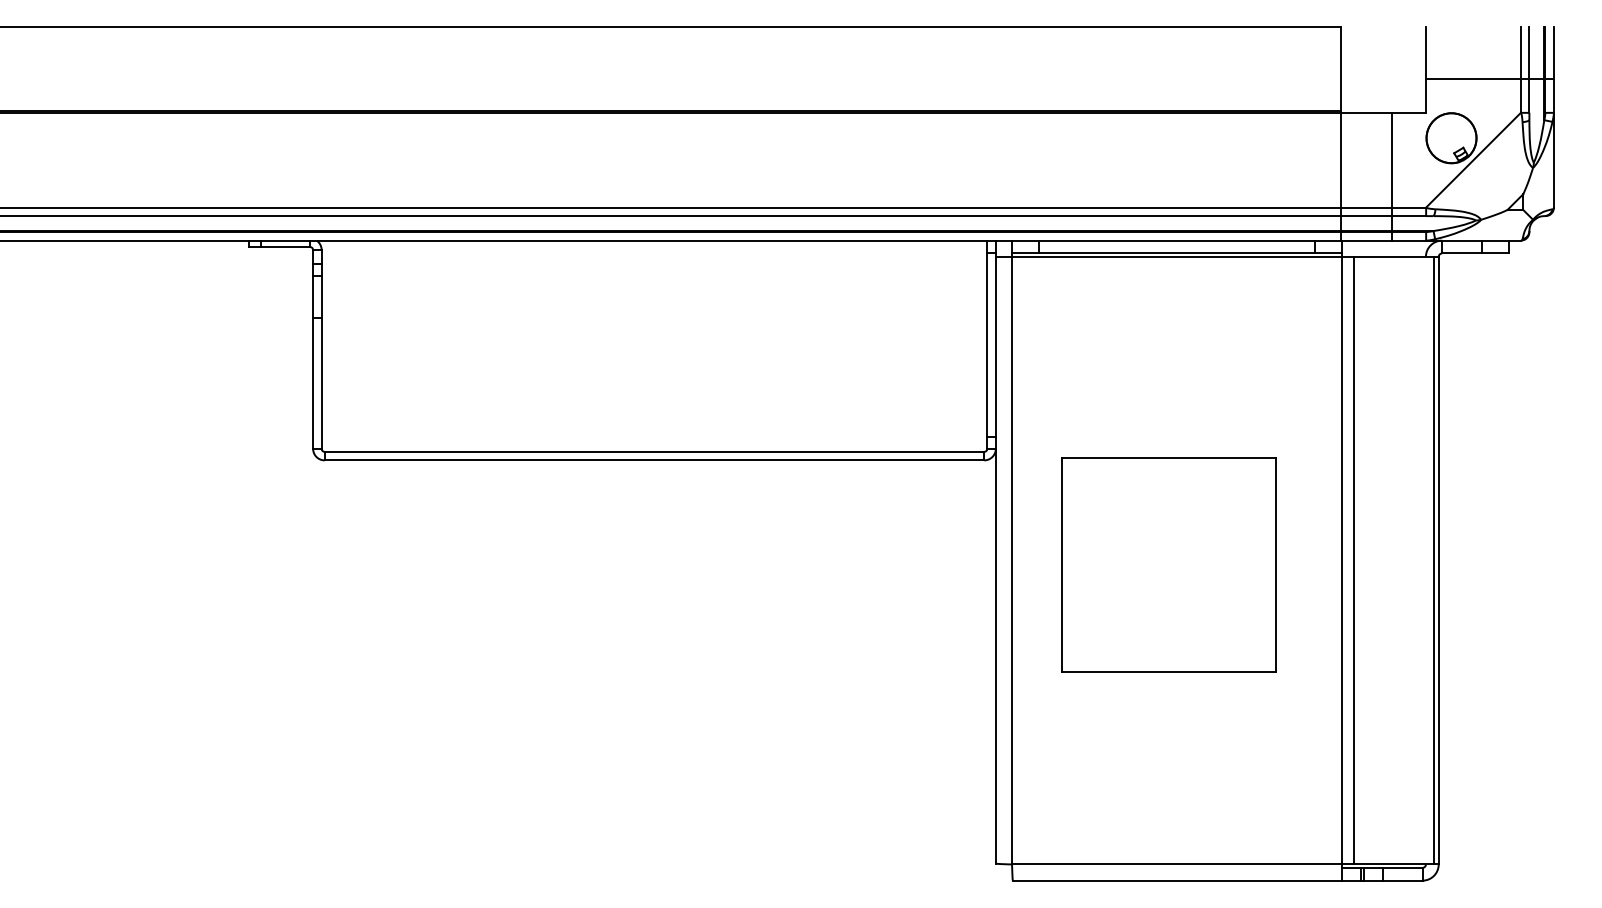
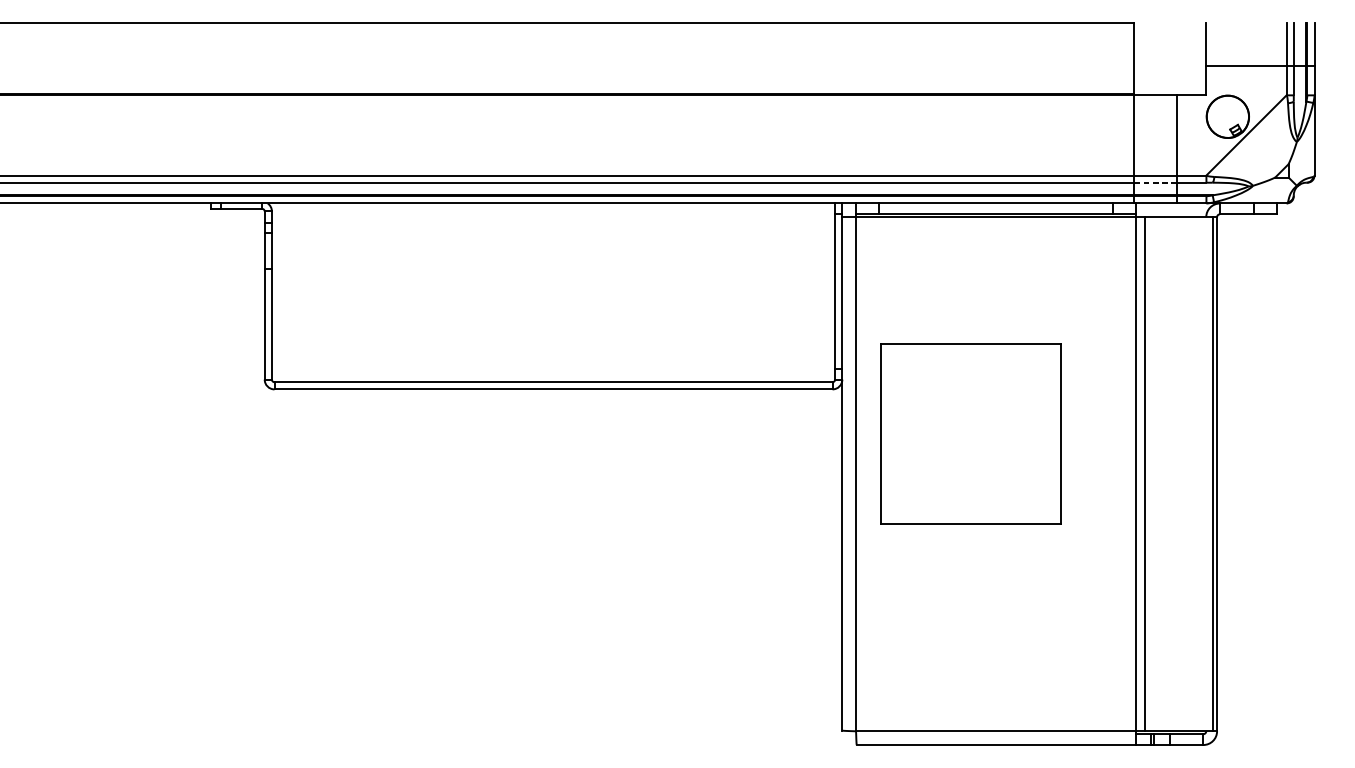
line: (1366, 216) -> (1155, 183), solid -> dashed
part: (1168, 564) -> (970, 433), moved

